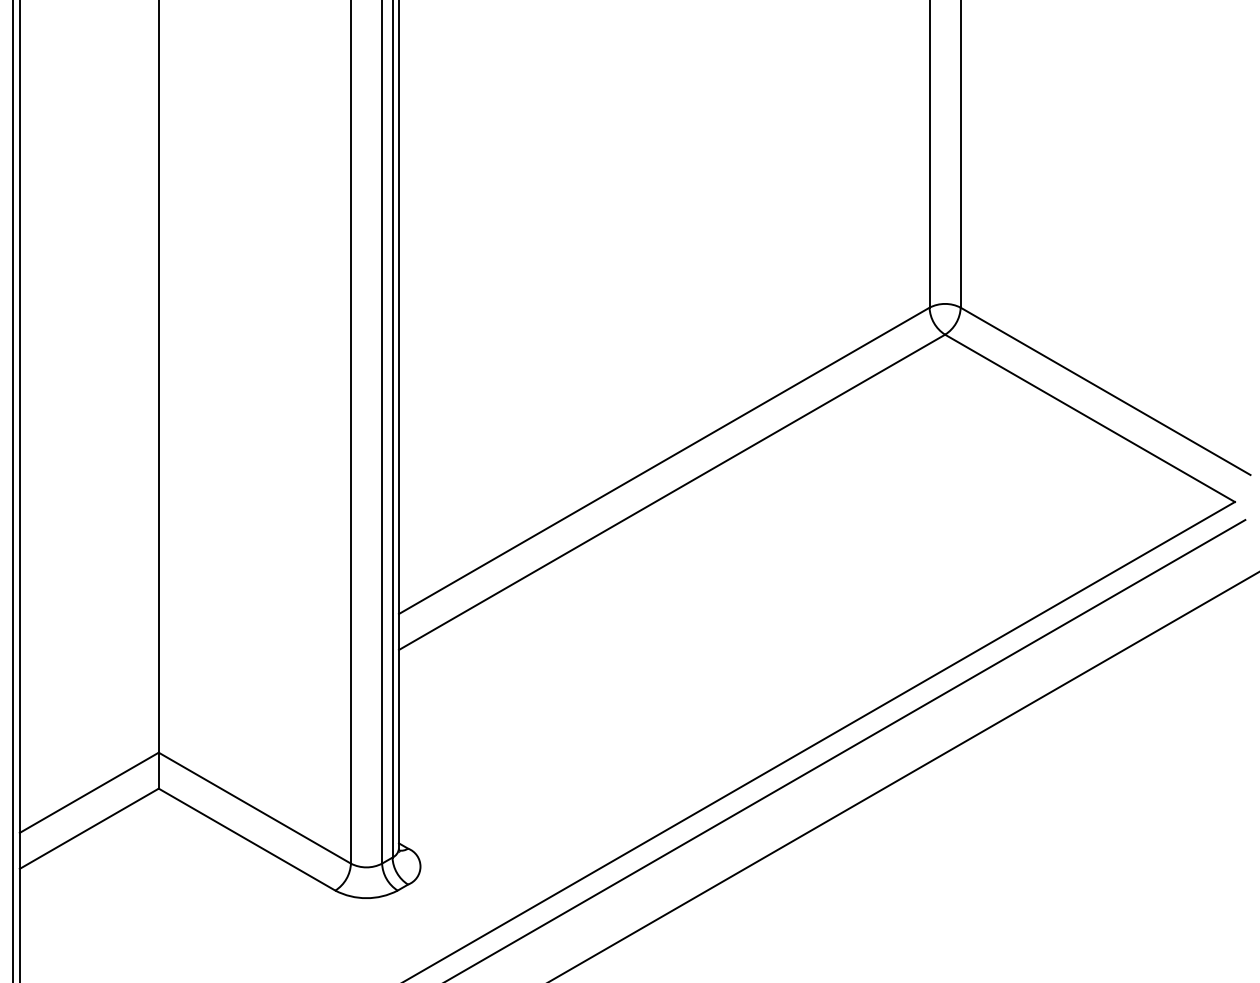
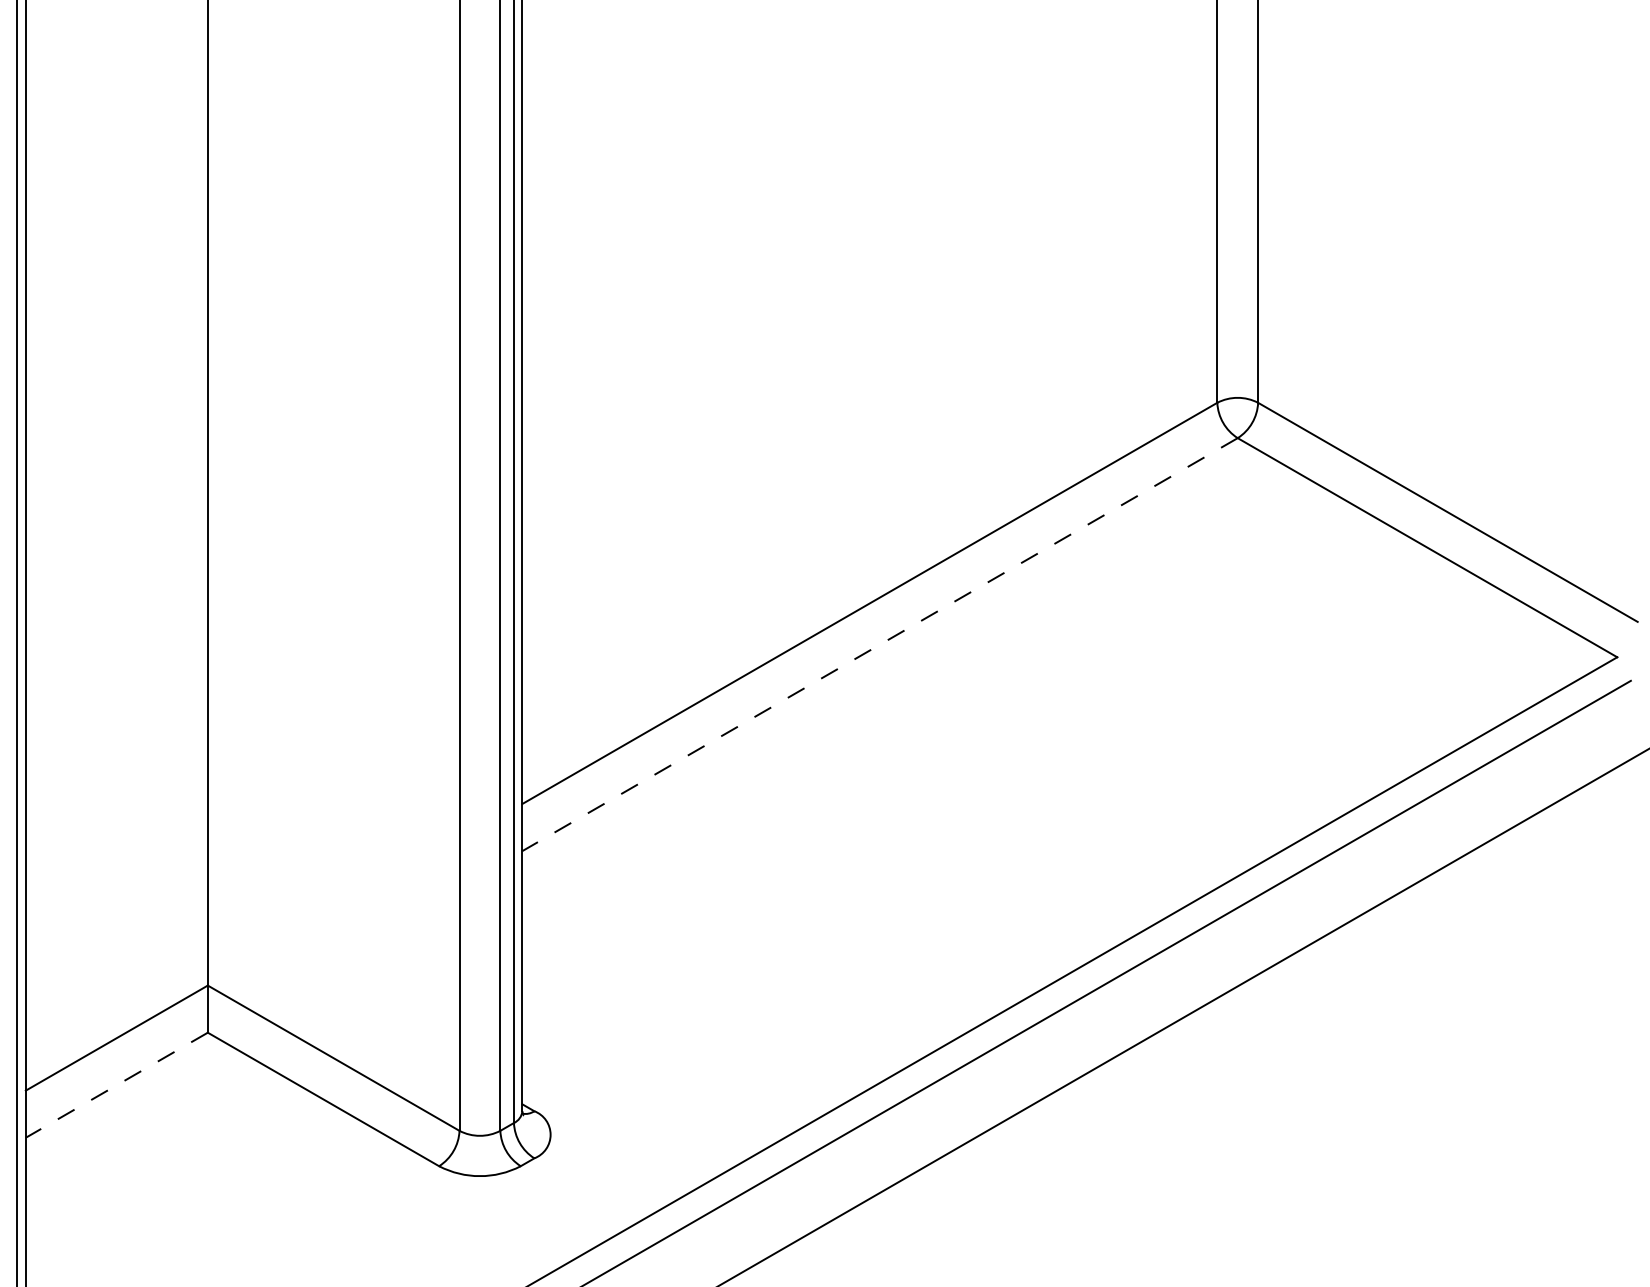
line: (671, 492) -> (879, 644), solid -> dashed
line: (88, 829) -> (115, 1086), solid -> dashed

